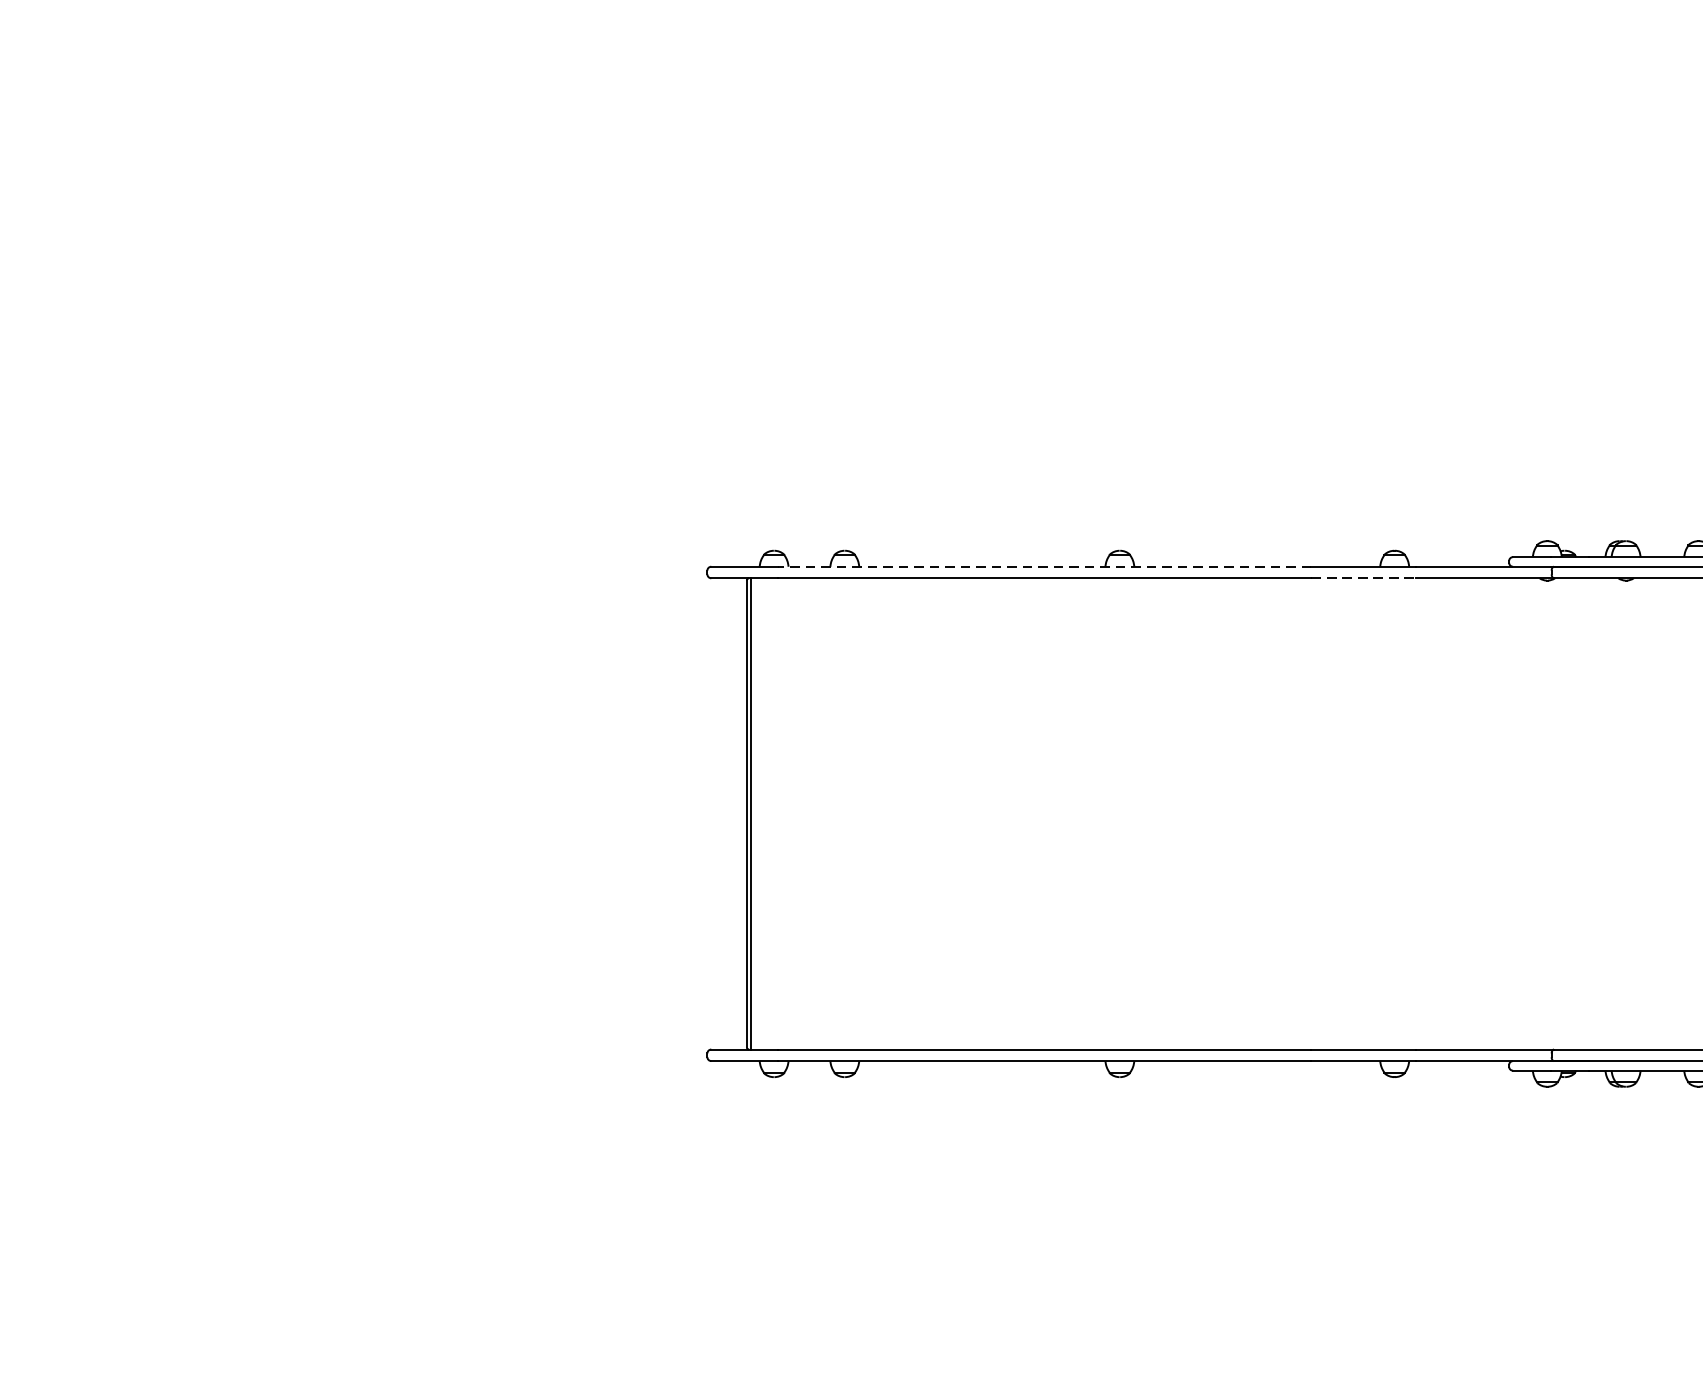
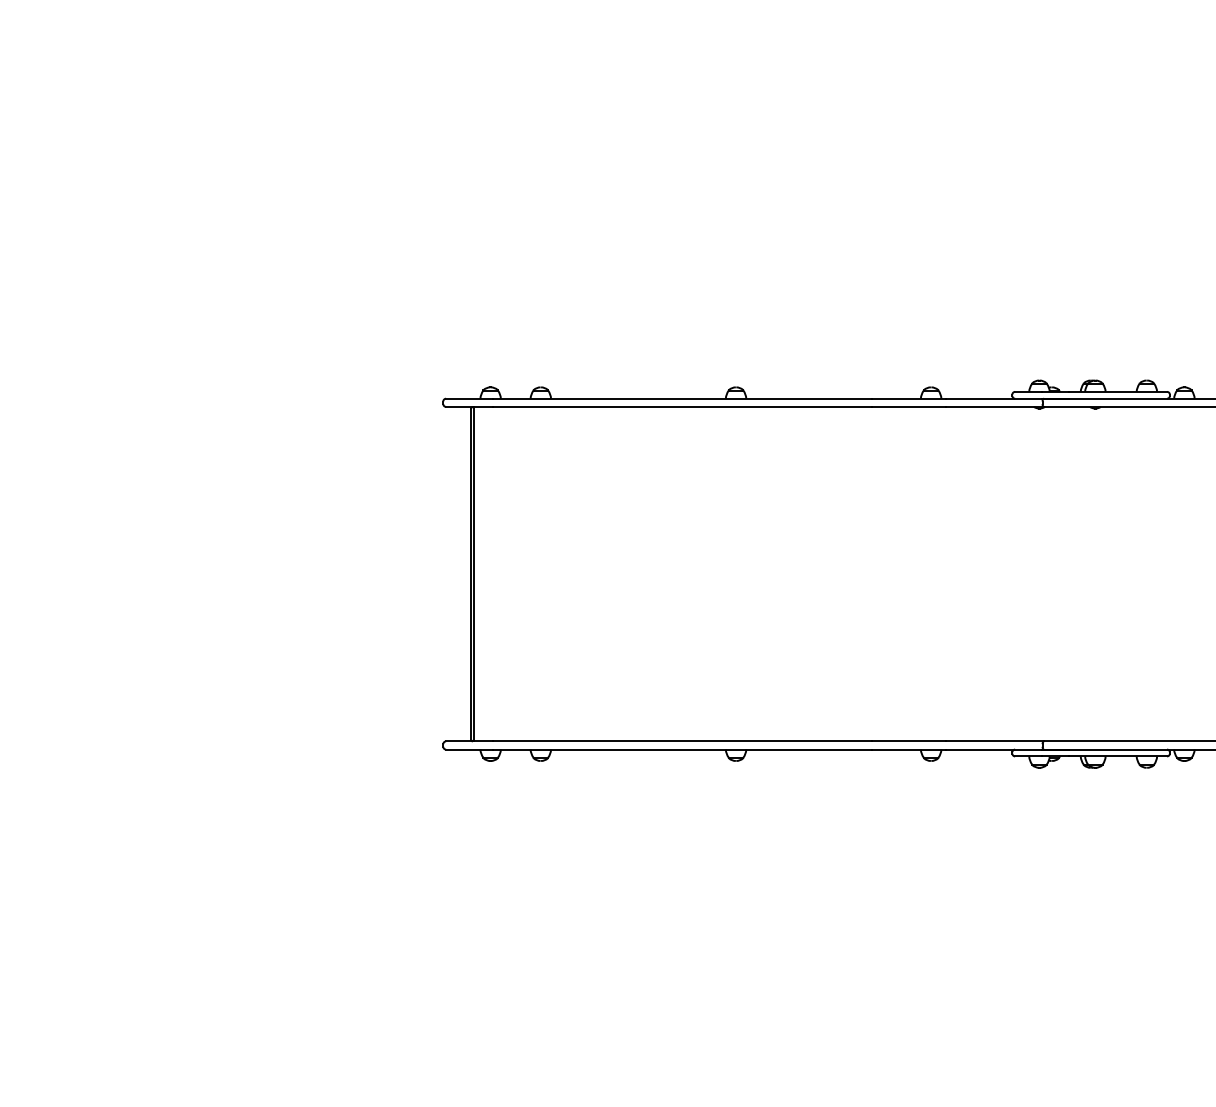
line: (1044, 566) -> (682, 398), dashed -> solid
line: (1362, 577) -> (908, 406), dashed -> solid

